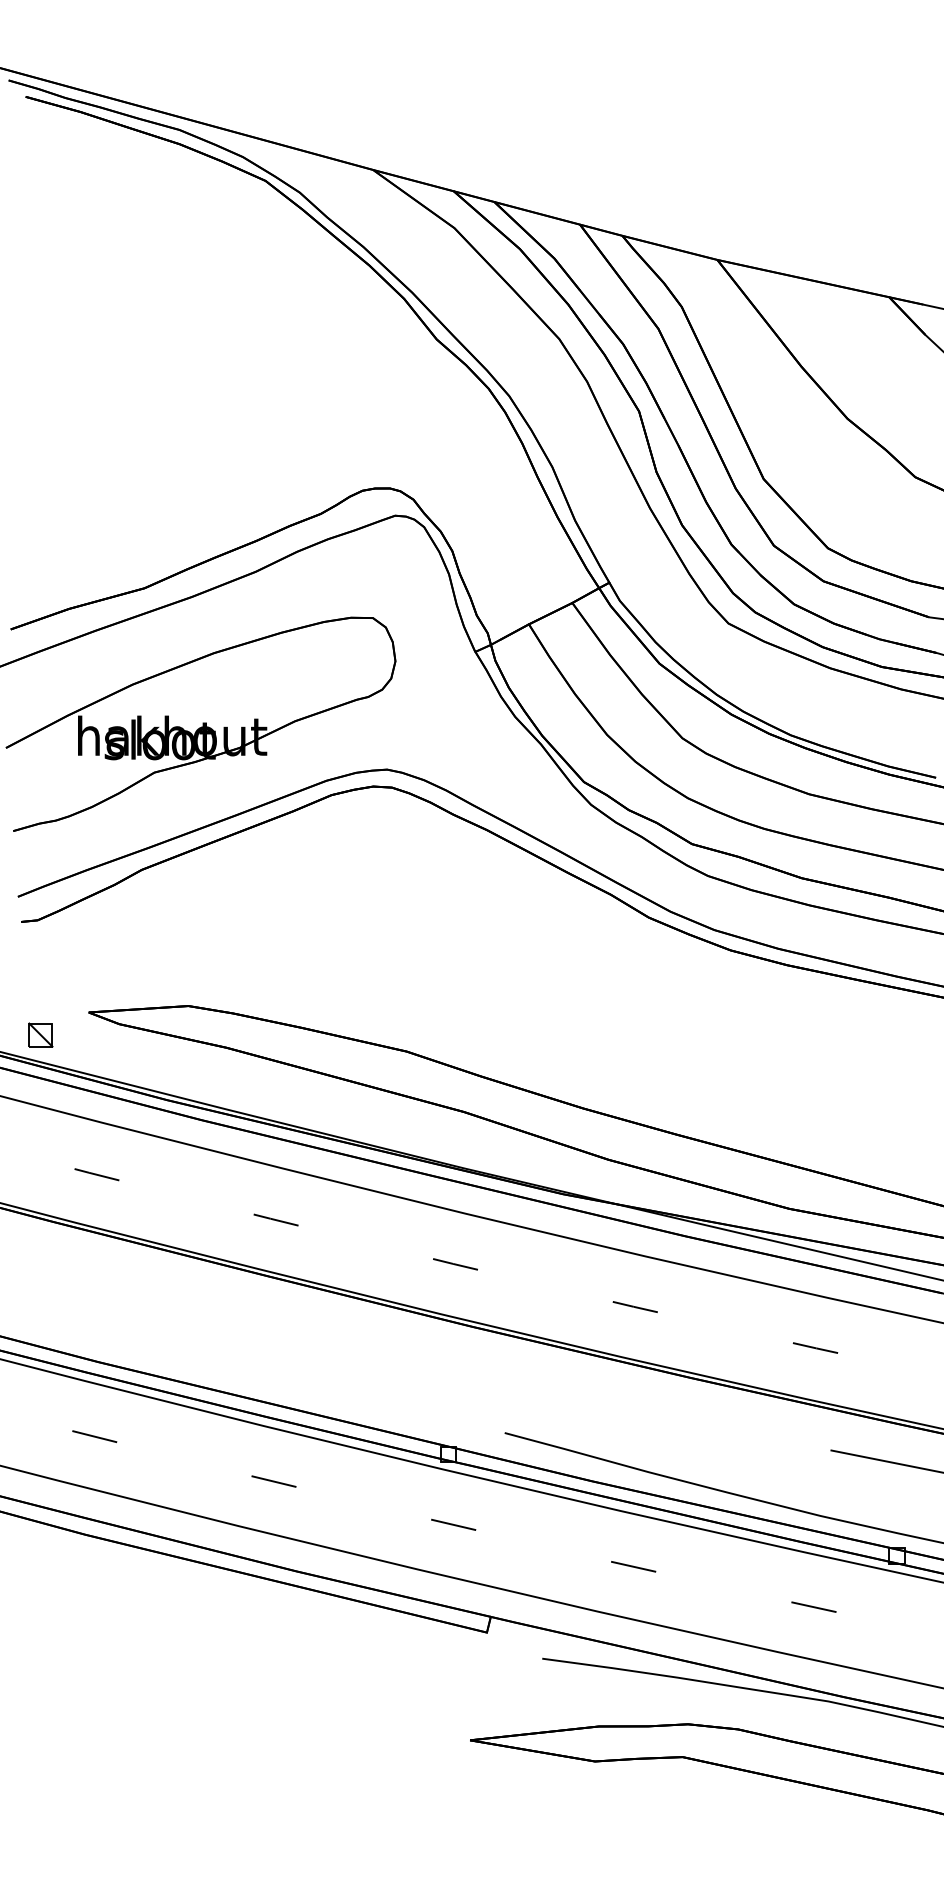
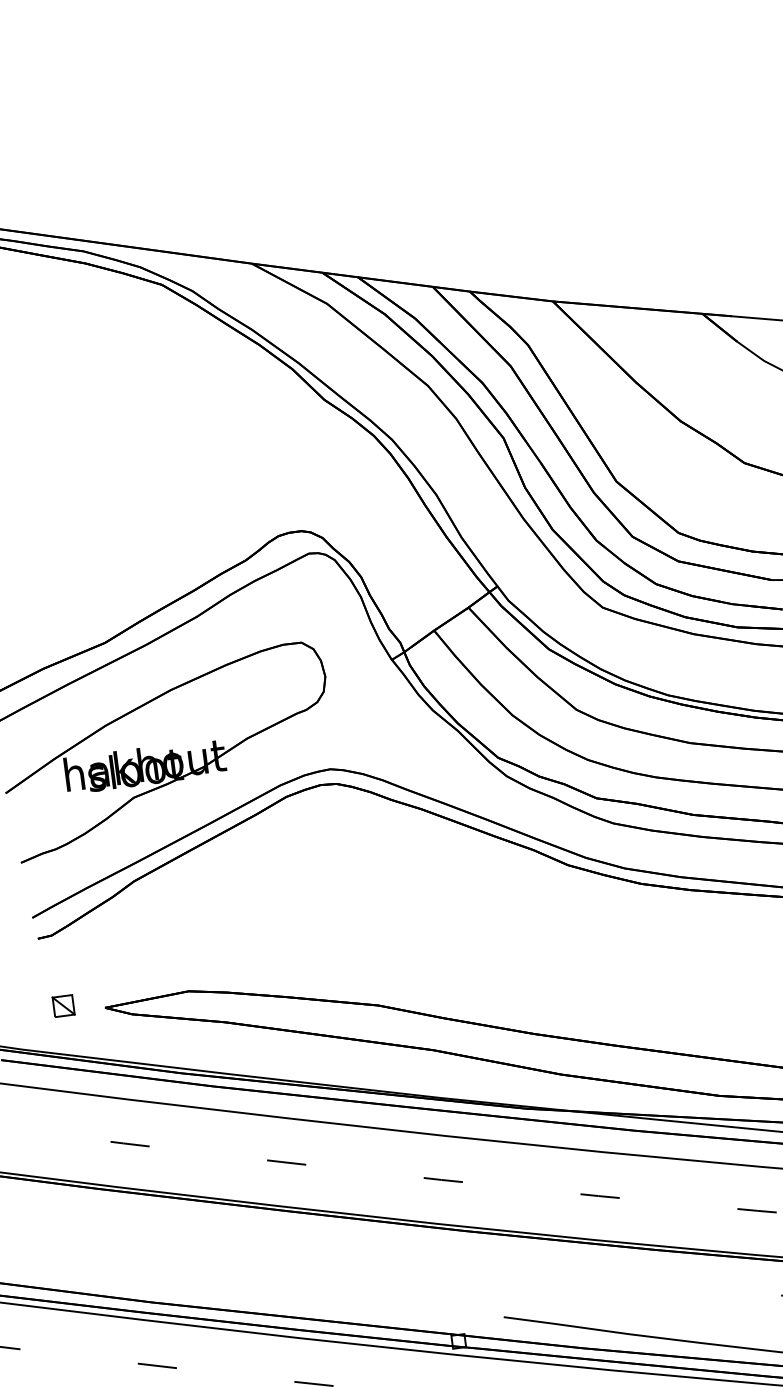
part: (40, 1034) -> (63, 1005), moved

